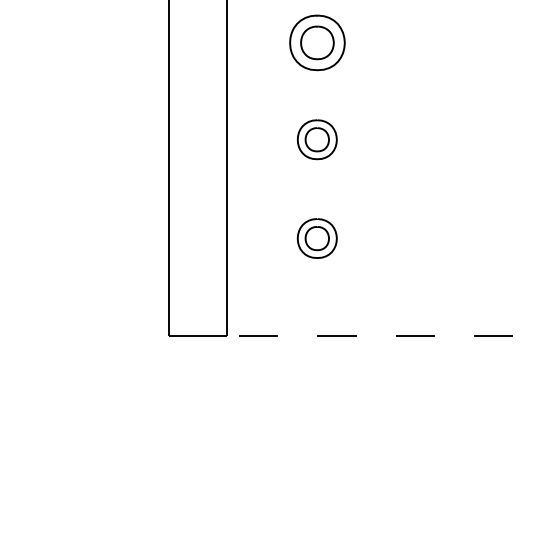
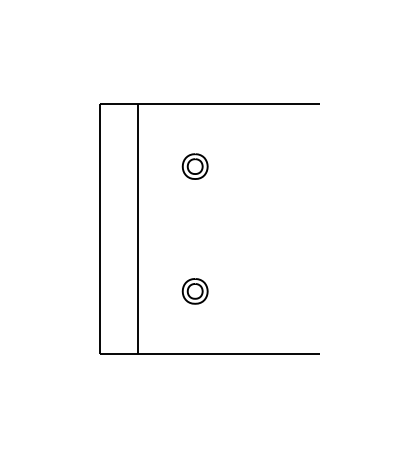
part: (316, 42) -> (194, 166), size x0.71
part: (316, 139) -> (194, 228), removed
line: (369, 335) -> (228, 353), dashed -> solid

